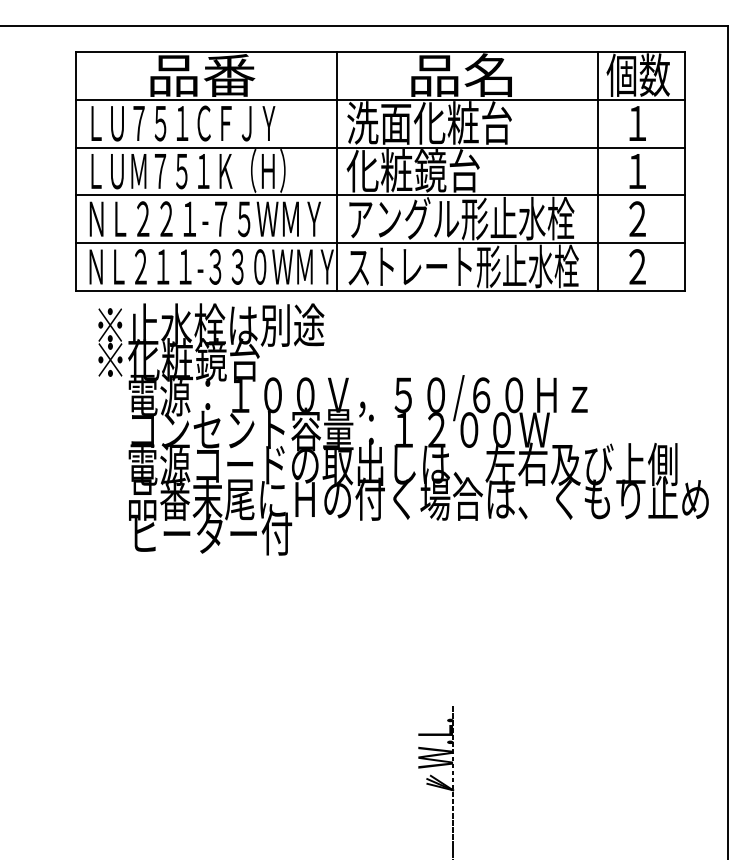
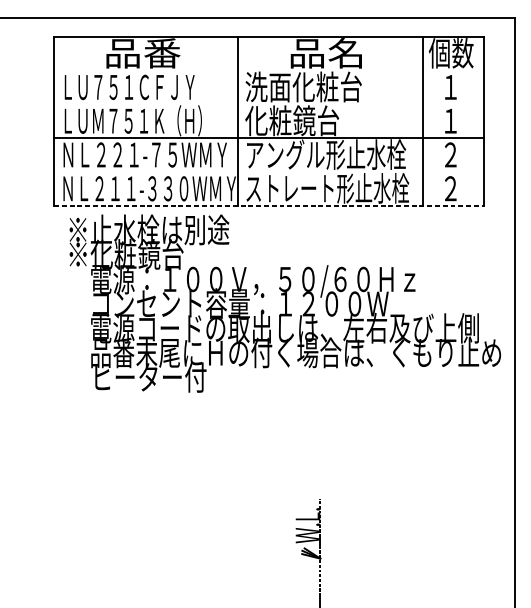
line: (380, 99) -> (269, 70), removed
line: (380, 147) -> (269, 104), removed
line: (380, 243) -> (269, 172), removed
line: (381, 290) -> (269, 205), solid -> dashed

